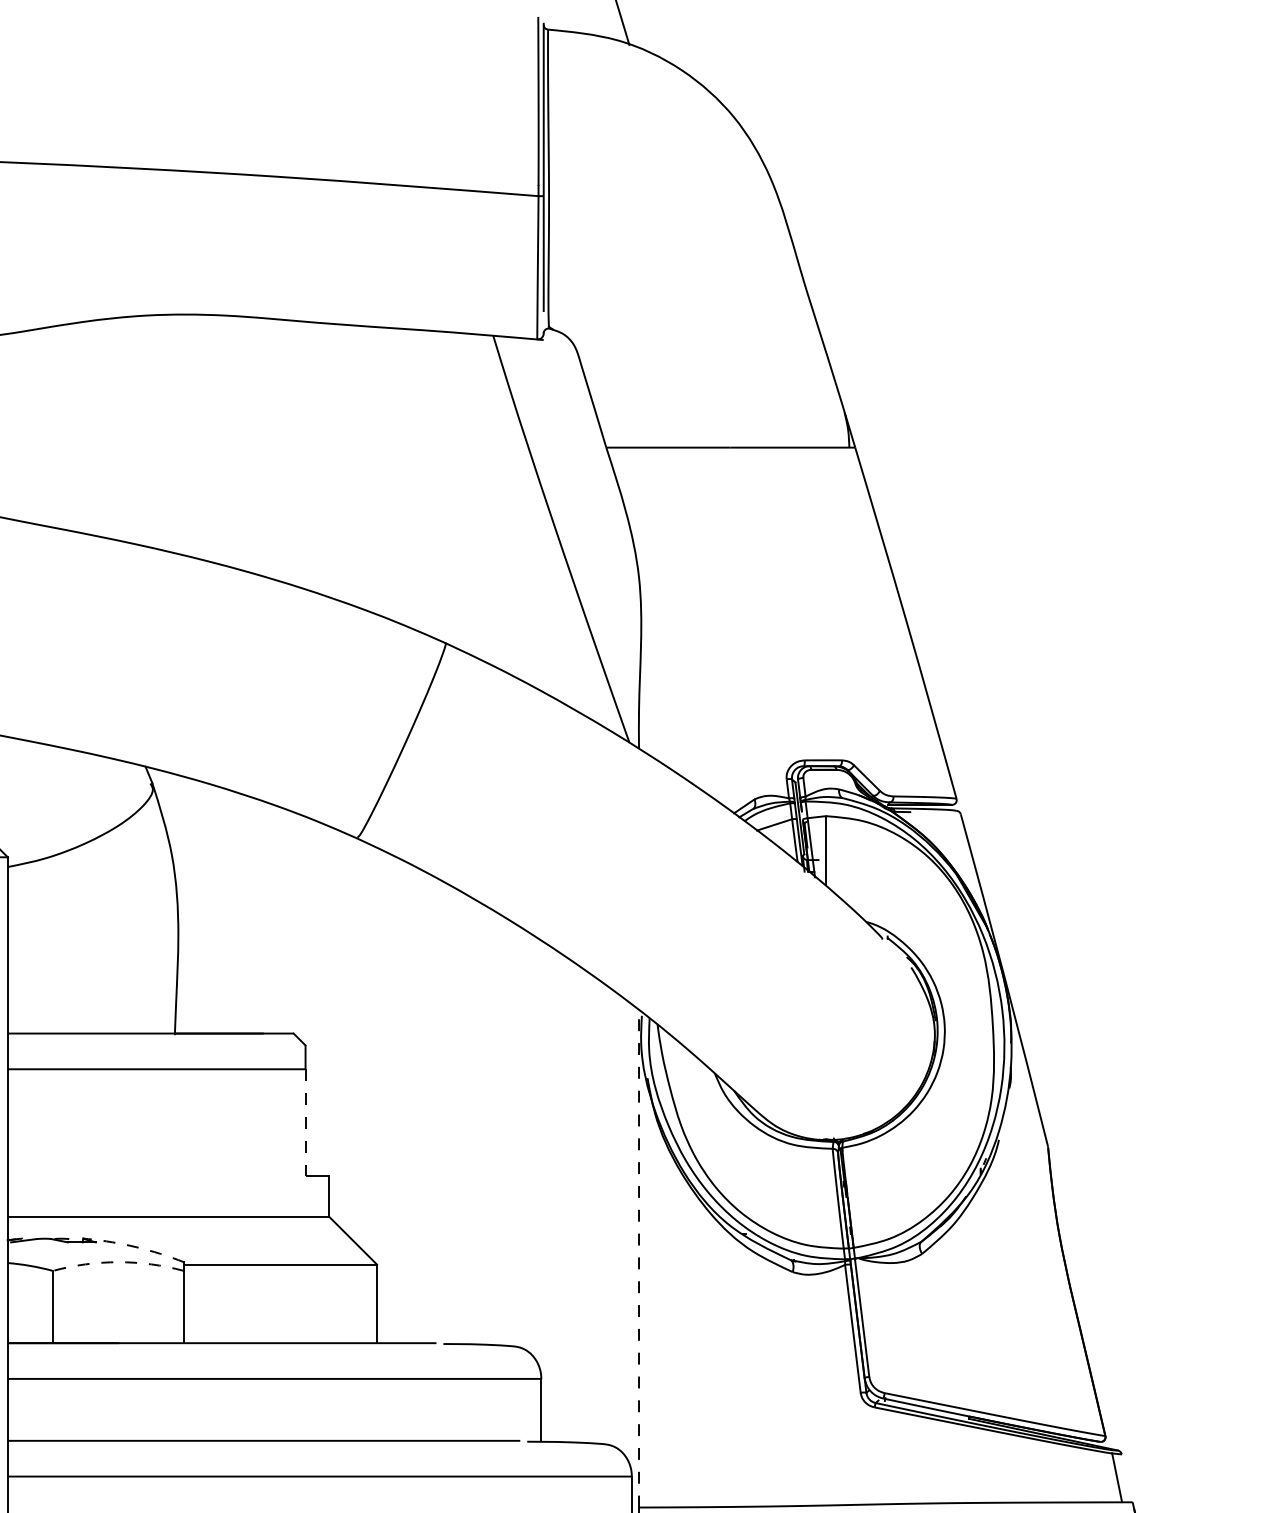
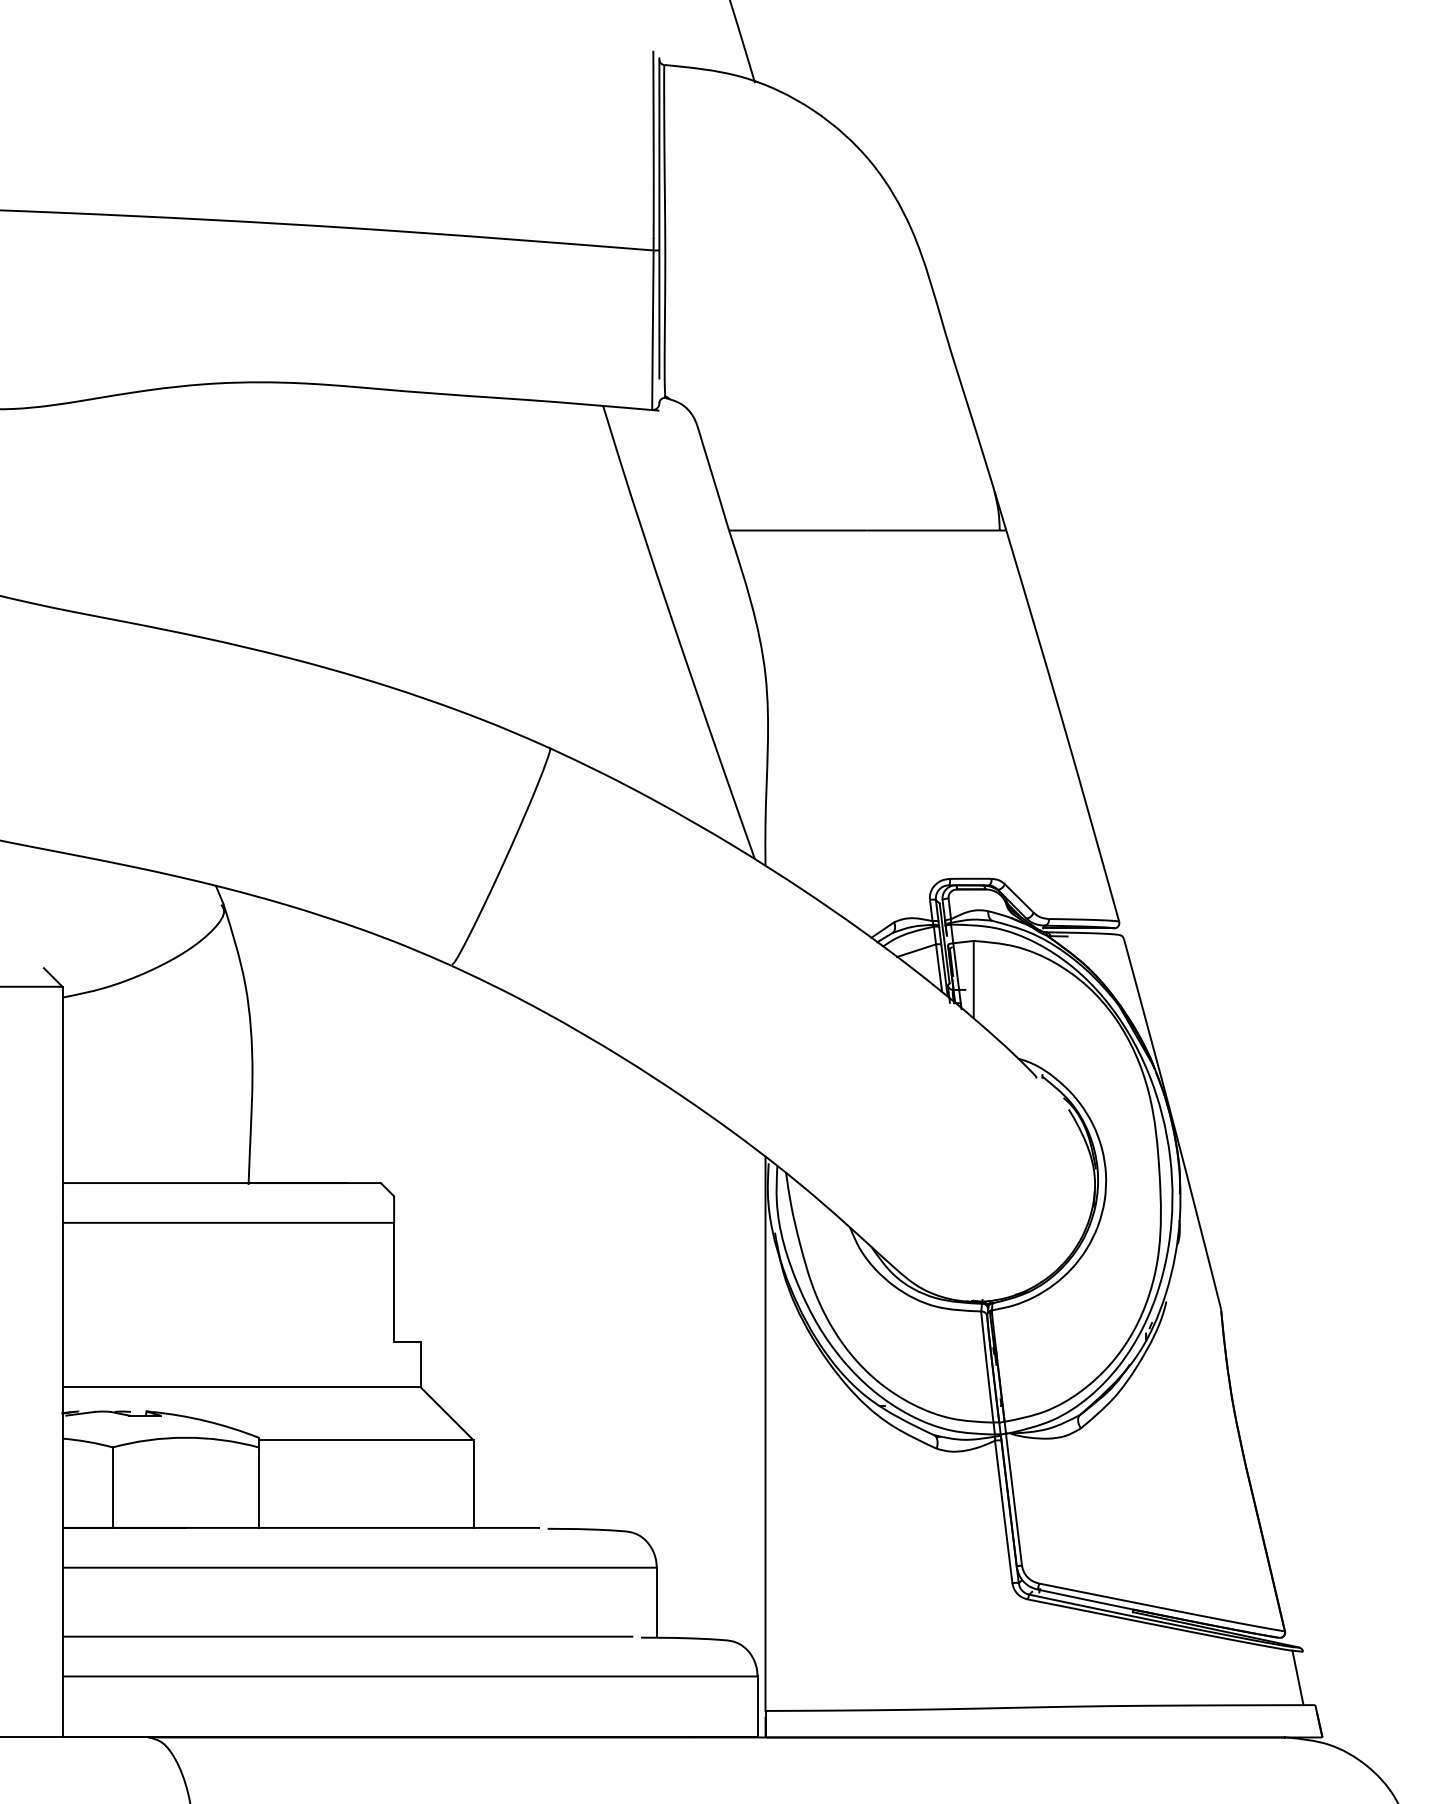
line: (305, 1122) -> (394, 1282), dashed -> solid
arc: (137, 1247) -> (206, 1421), dashed -> solid
line: (639, 1258) -> (765, 1433), dashed -> solid
arc: (118, 1261) -> (185, 1437), dashed -> solid

